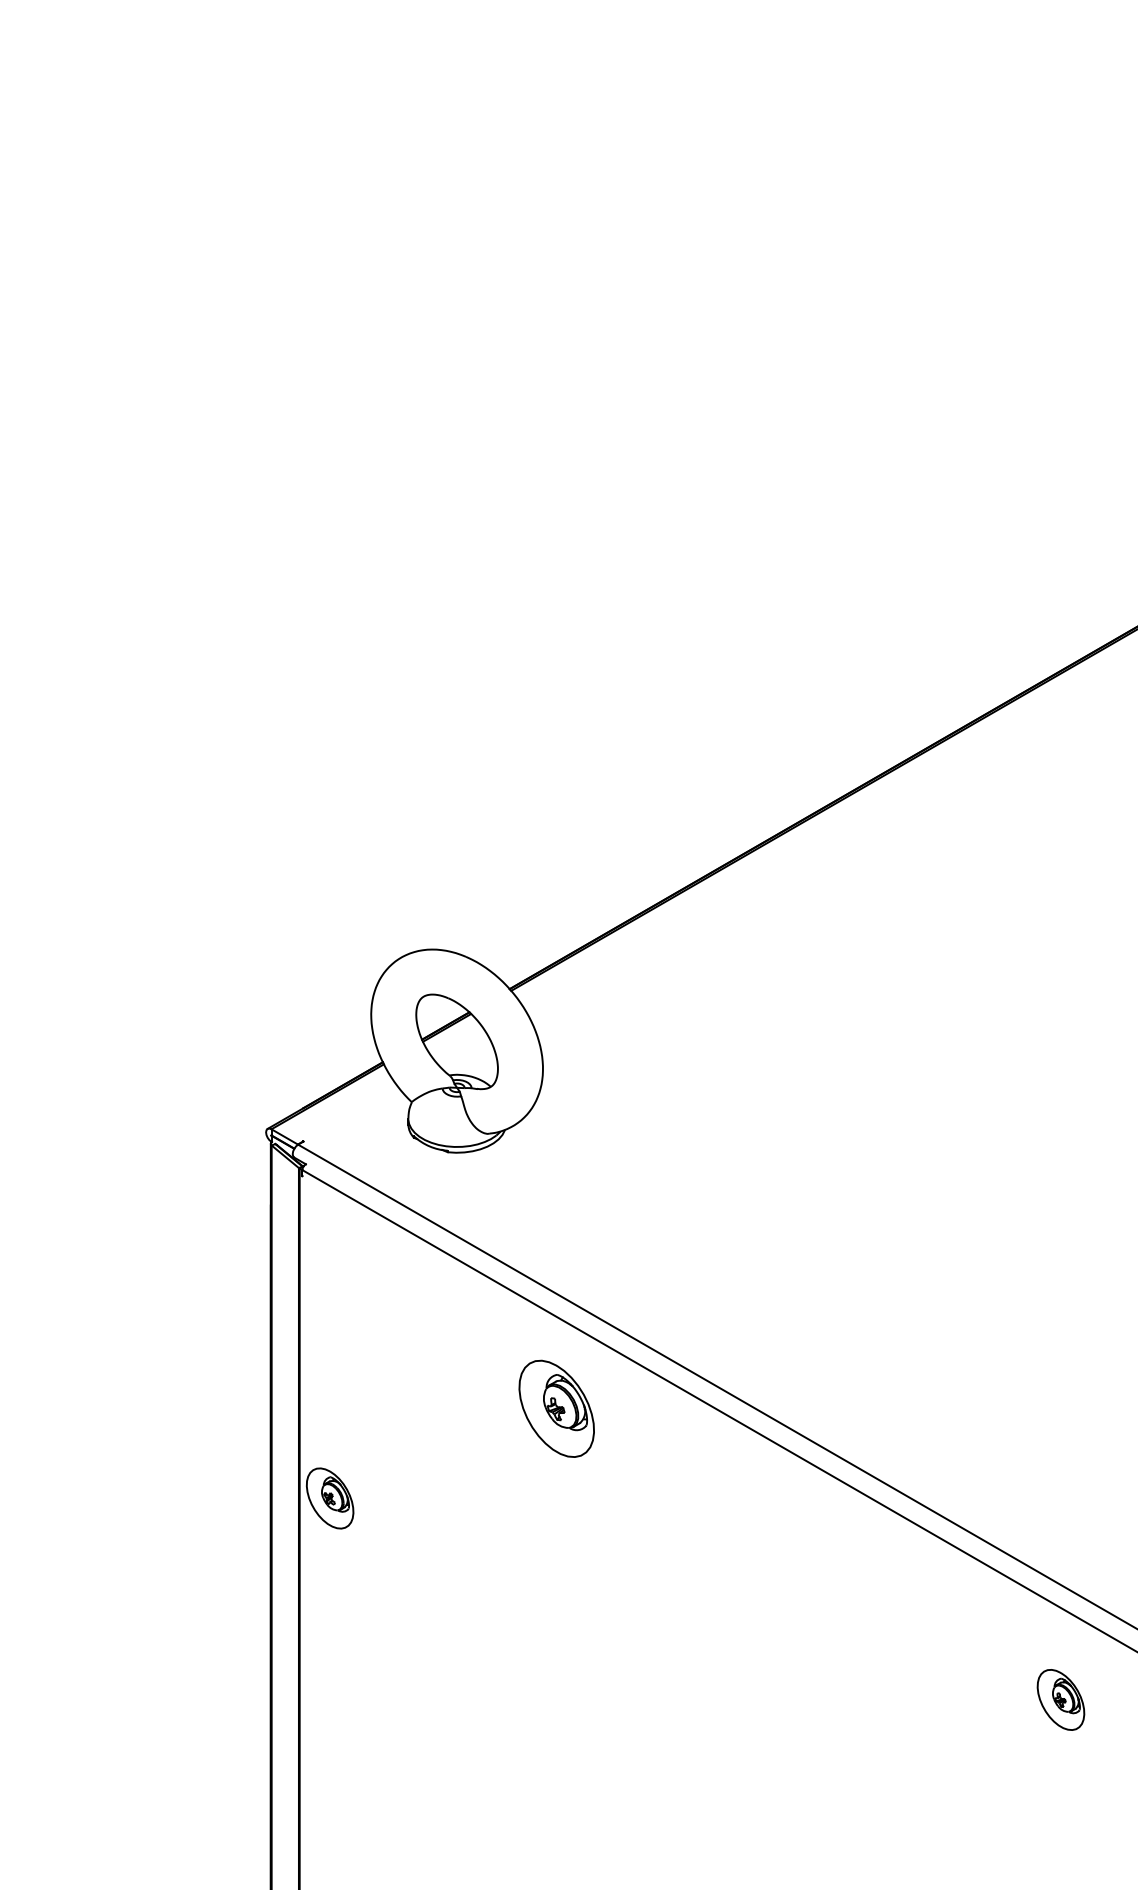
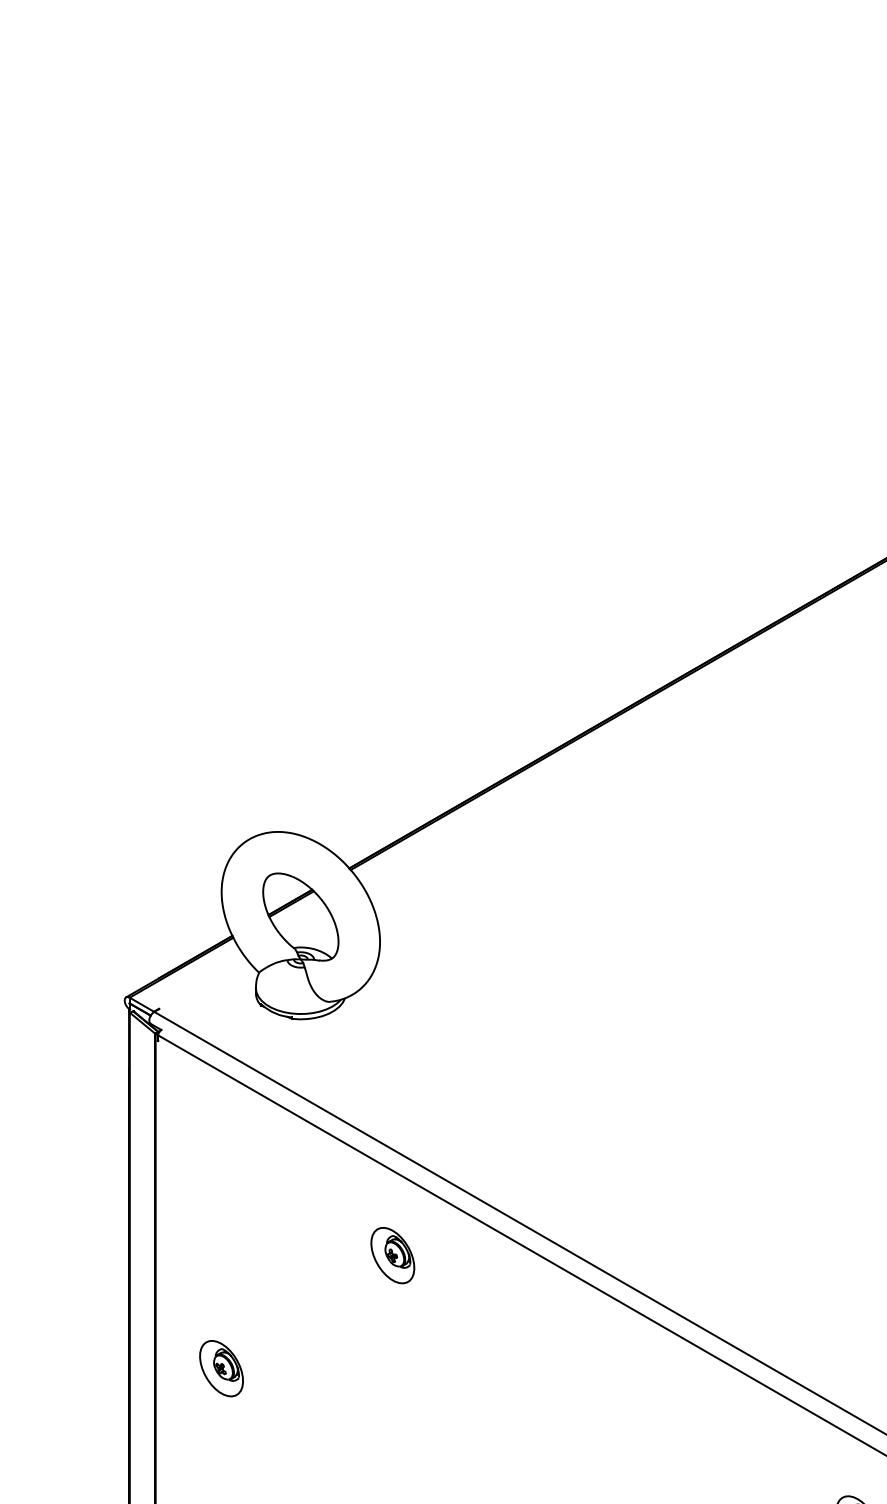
part: (556, 1408) -> (392, 1255), size x0.62
part: (330, 1498) -> (221, 1368), moved

